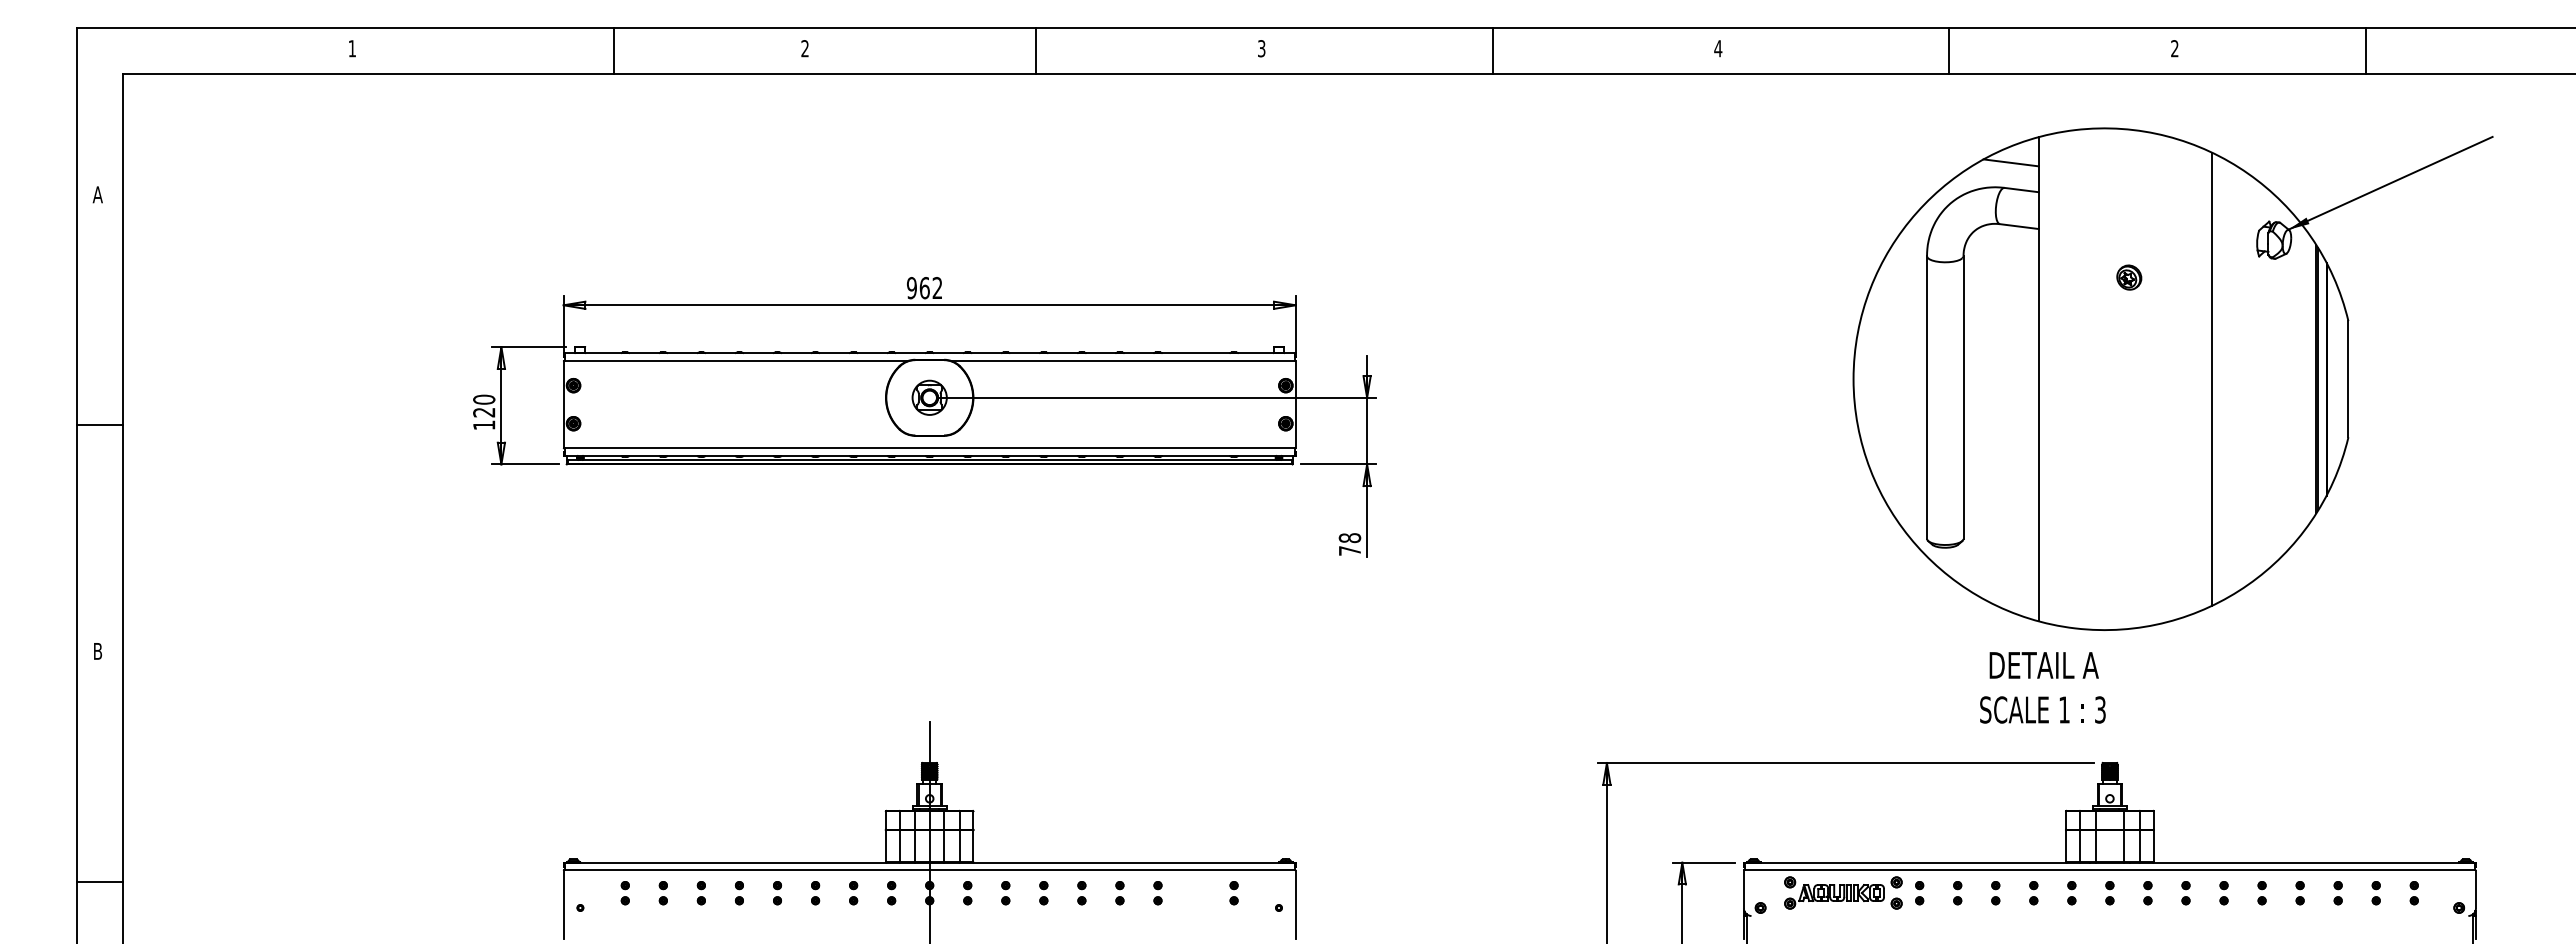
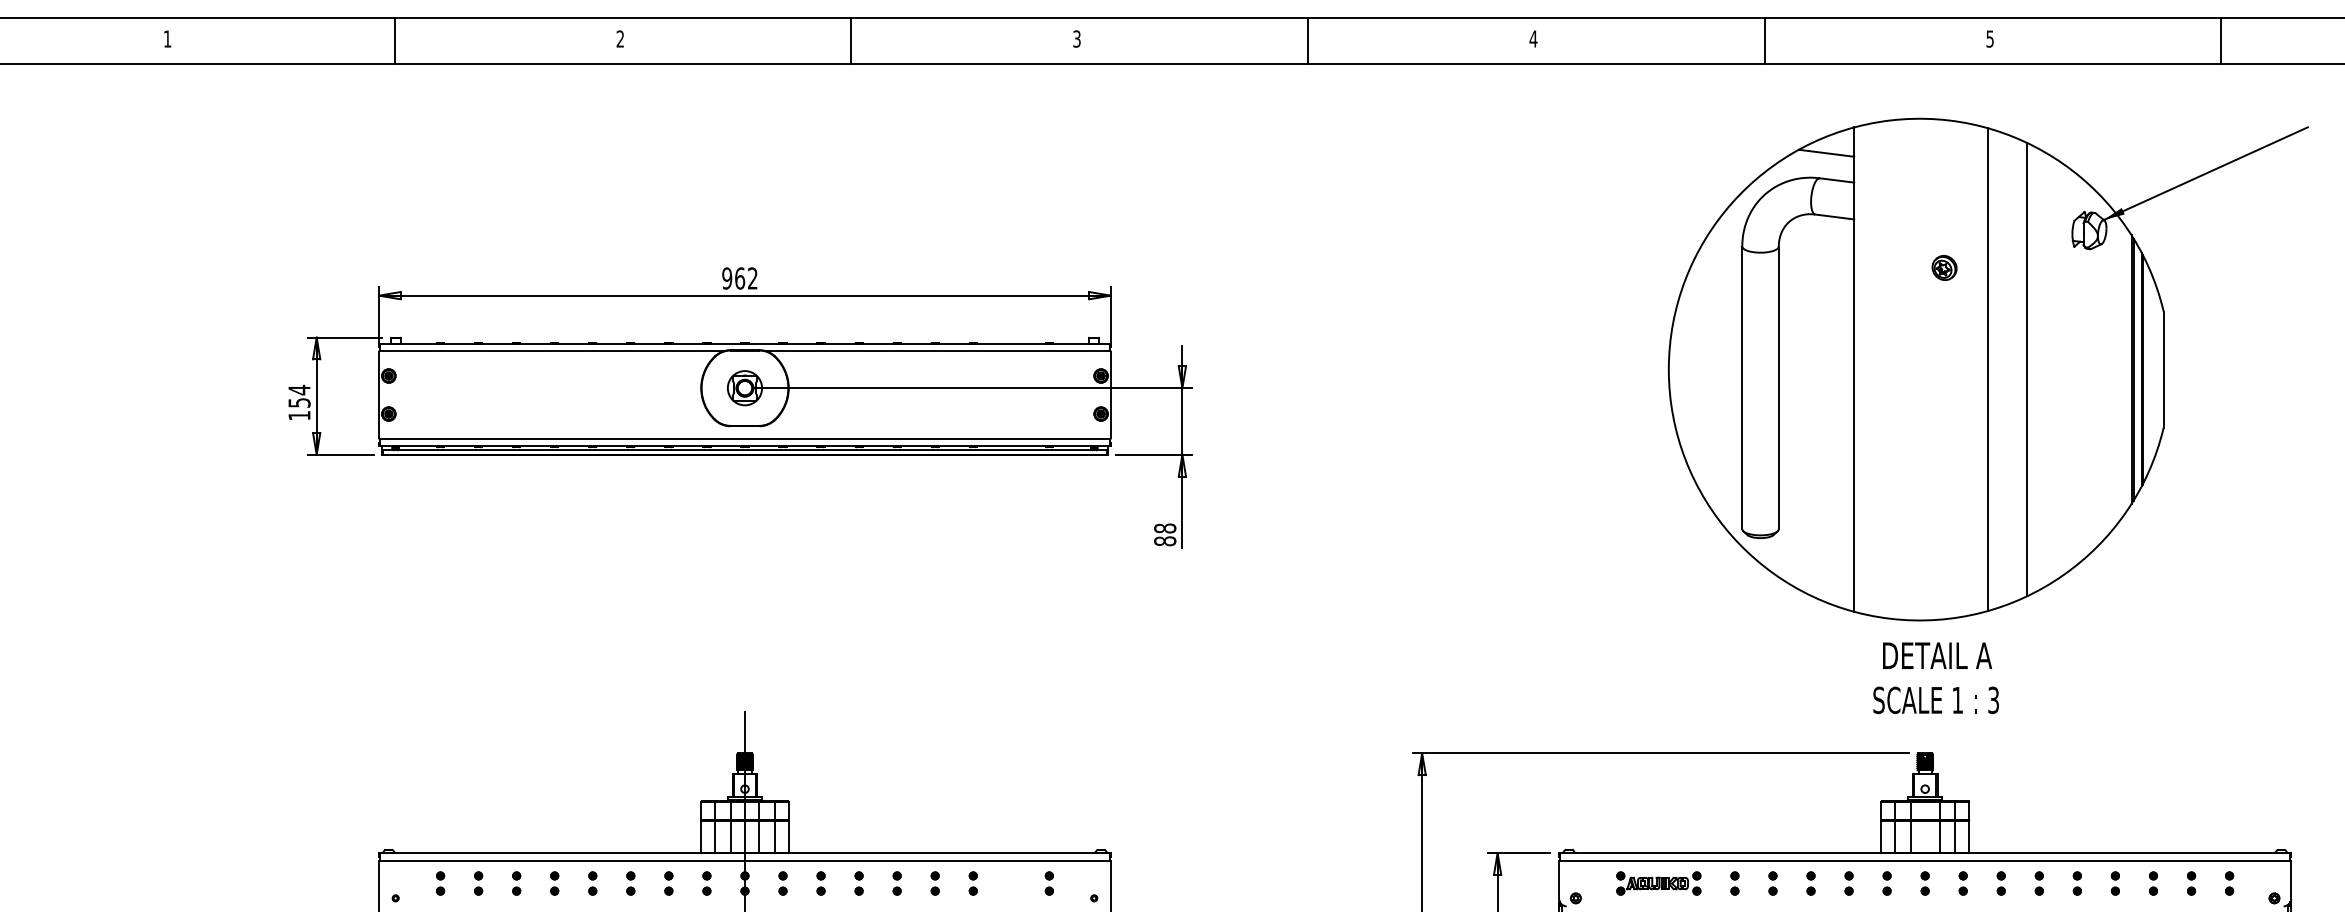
text: (2174, 48) -> (1989, 38), 2 -> 5
line: (613, 50) -> (394, 40), moved
line: (2365, 50) -> (2220, 40), moved
line: (2172, 378) -> (1987, 368), added
text: (484, 405) -> (299, 395), 120 -> 154
text: (1349, 550) -> (1164, 540), 78 -> 88
text: (2042, 687) -> (1935, 677), moved
part: (1843, 893) -> (1658, 883), size x0.71

